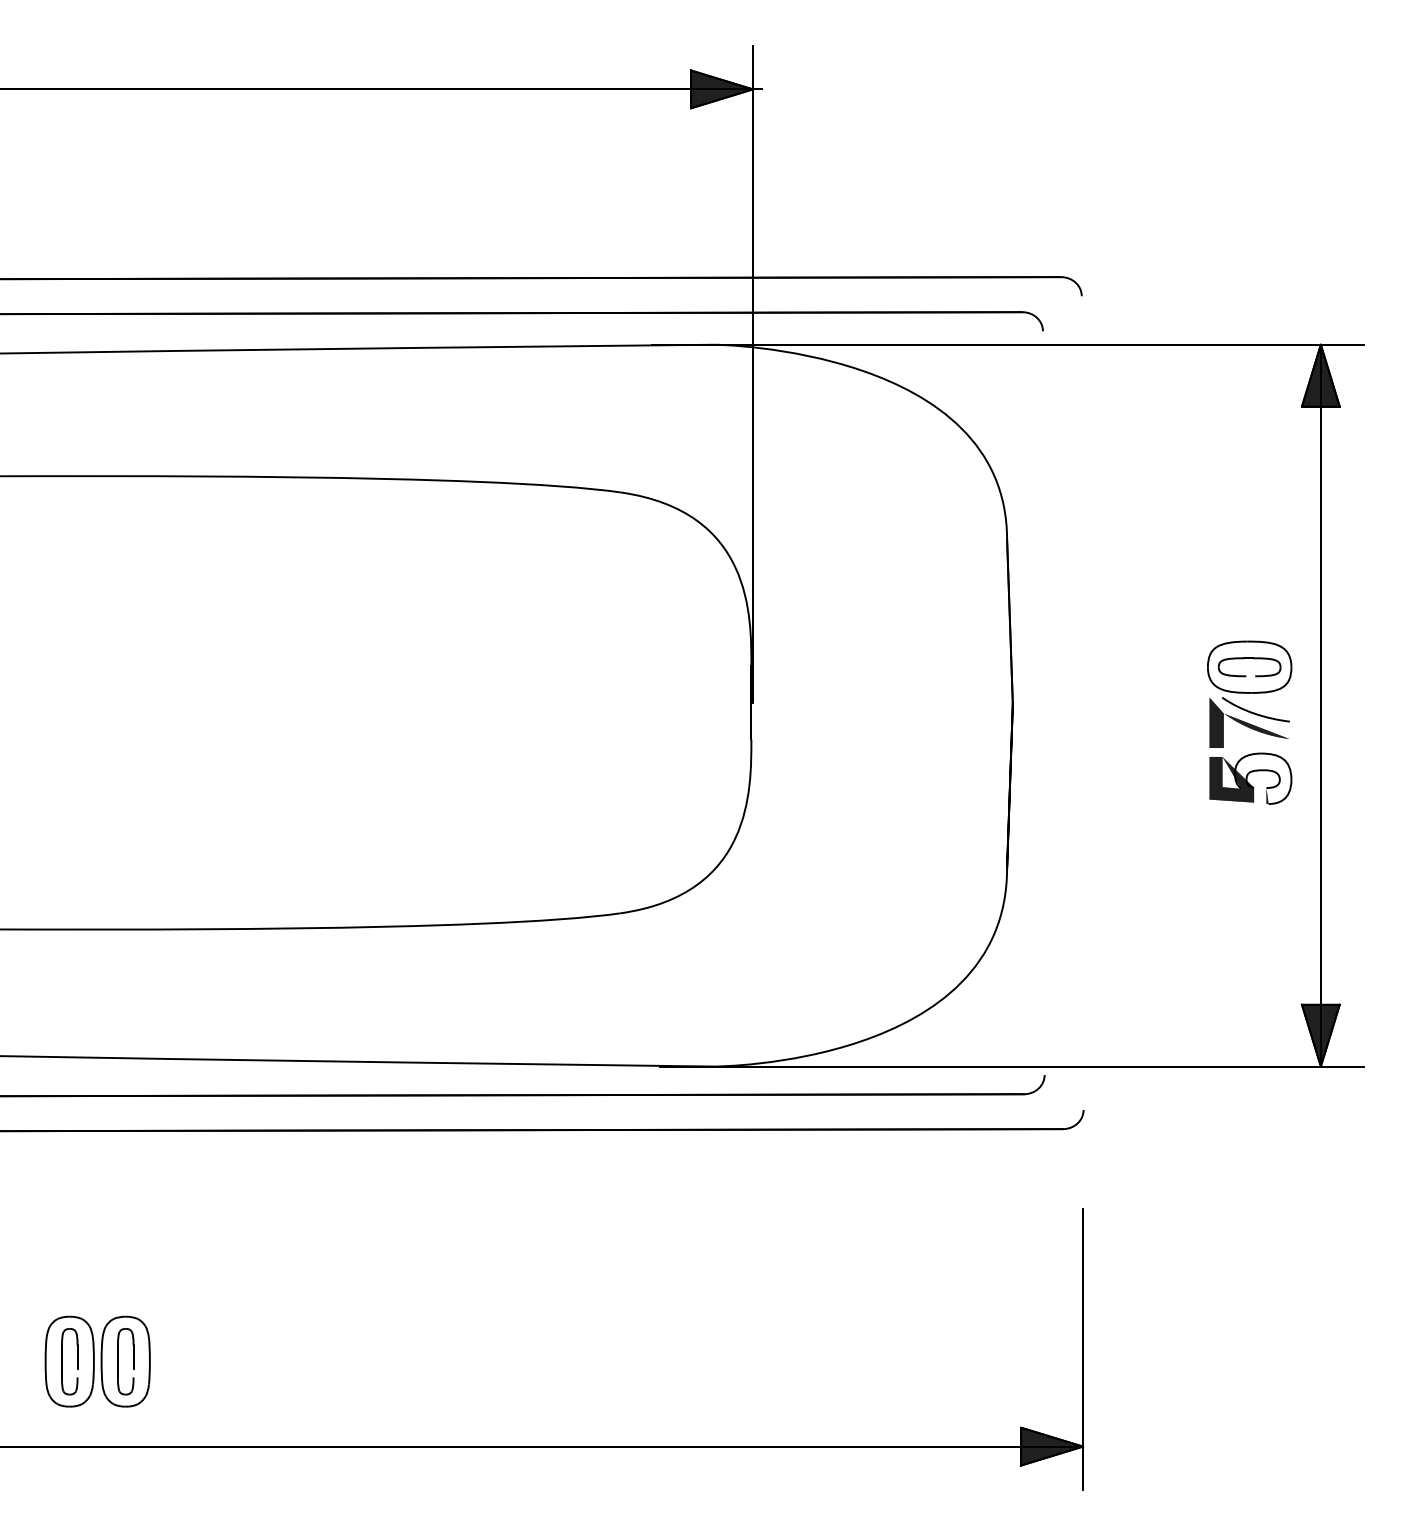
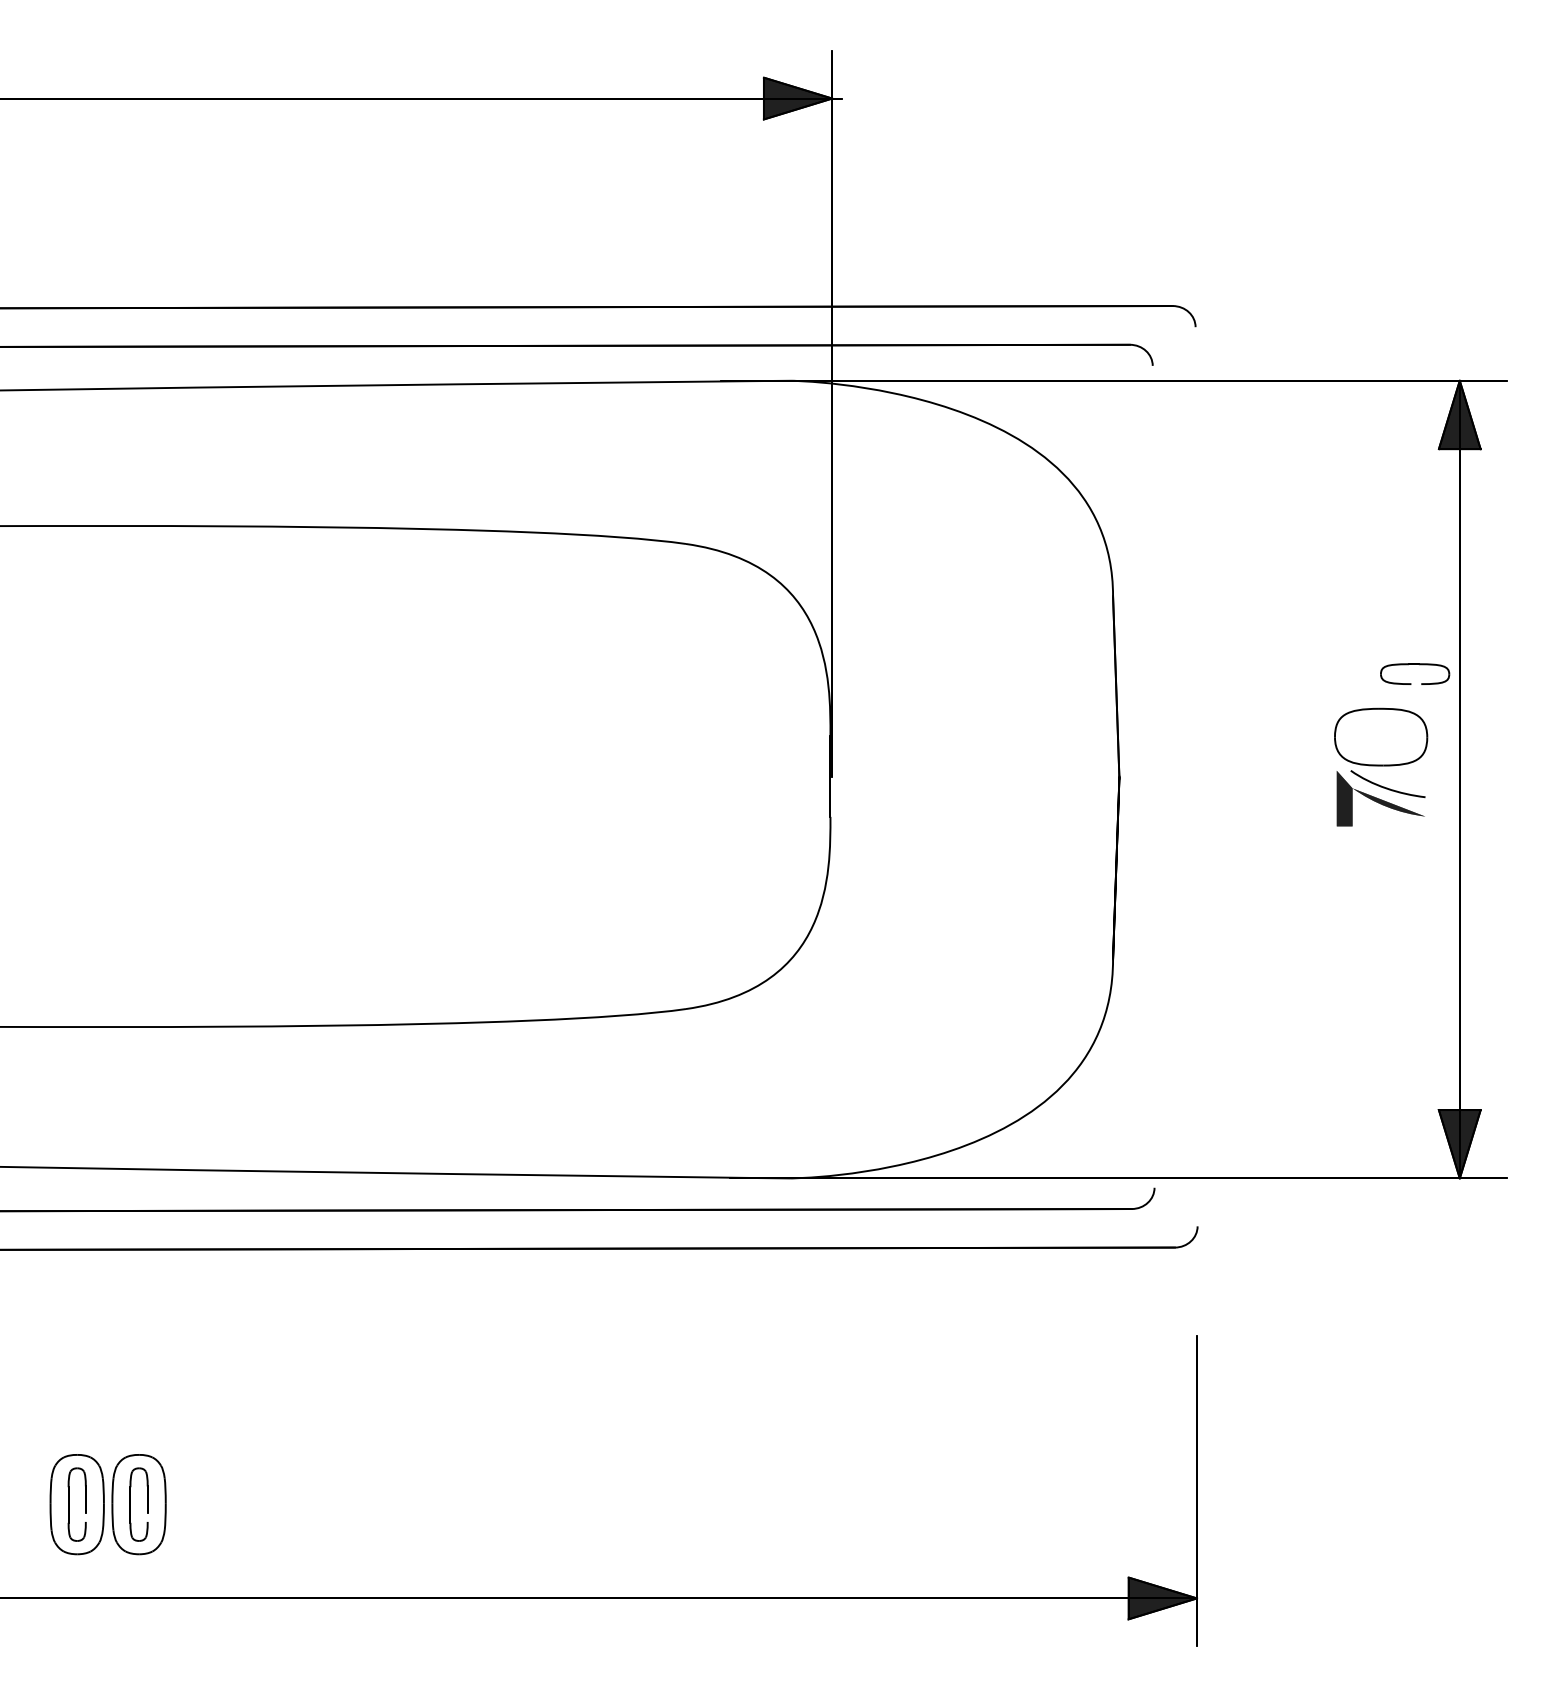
part: (1253, 659) -> (1419, 665), moved
part: (1250, 778) -> (1382, 860), removed

